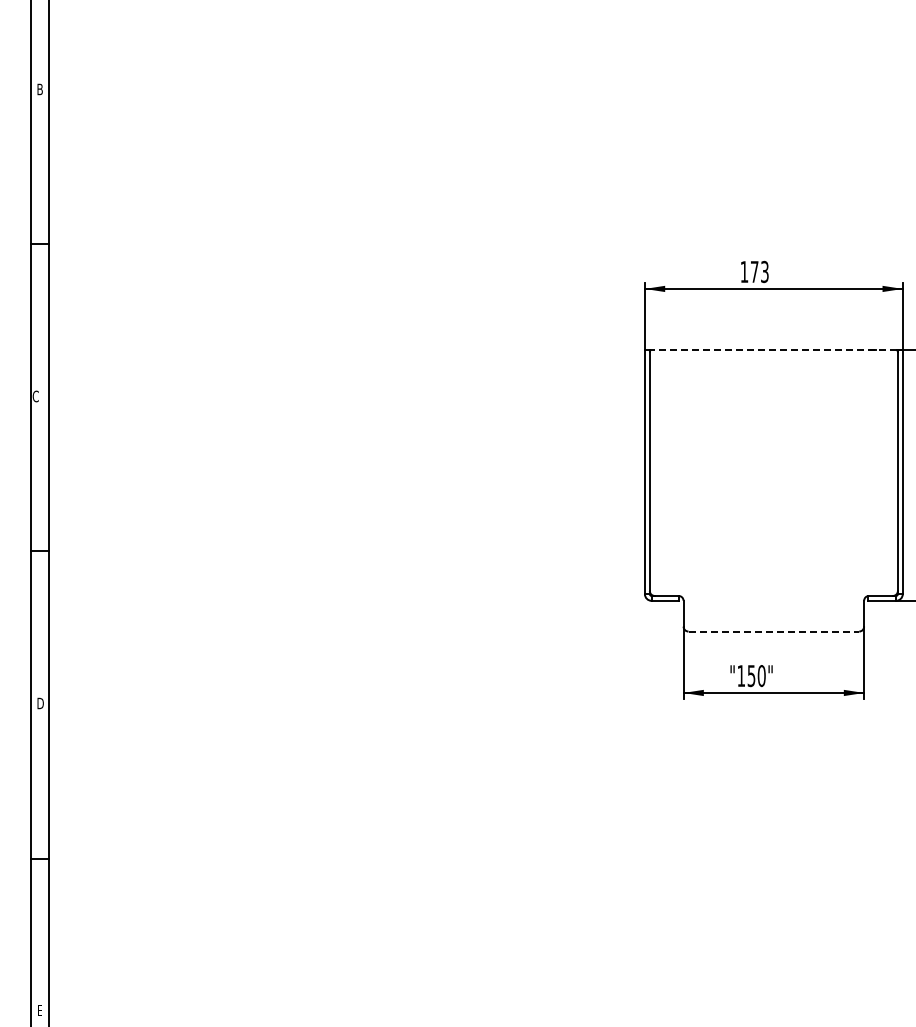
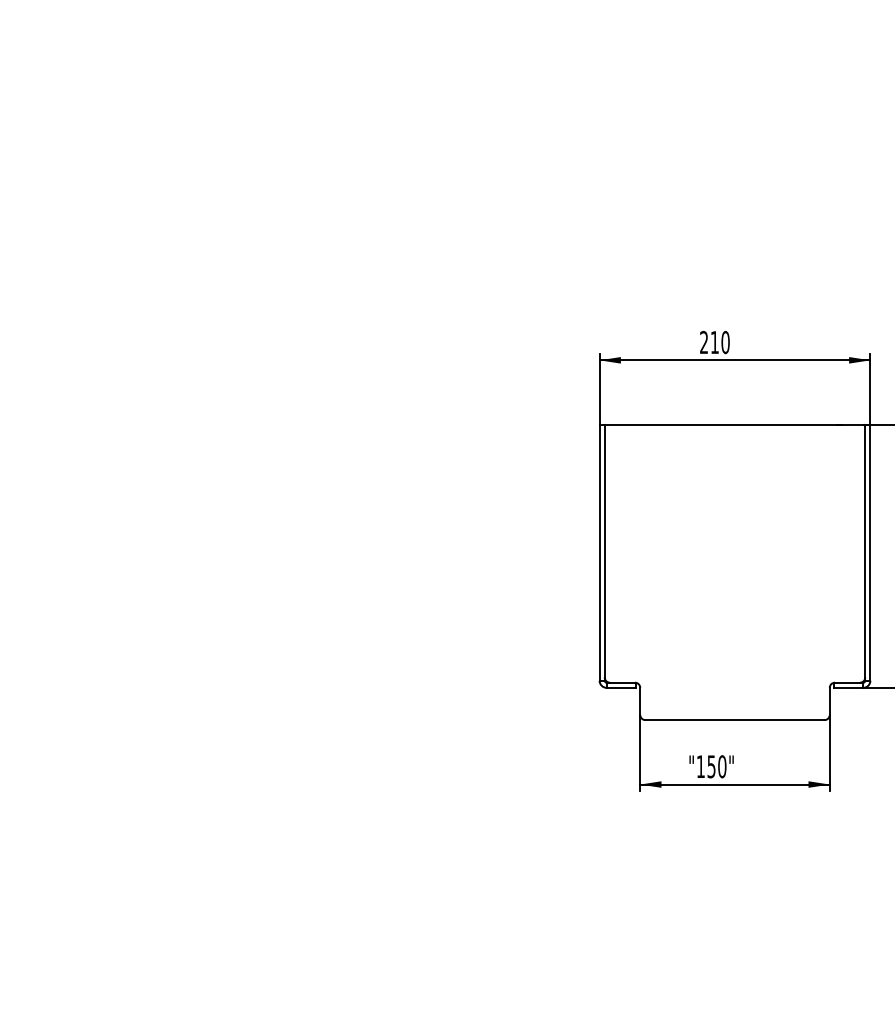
text: (754, 271) -> (714, 342), 173 -> 210
line: (773, 350) -> (734, 424), dashed -> solid
line: (774, 631) -> (735, 720), dashed -> solid

